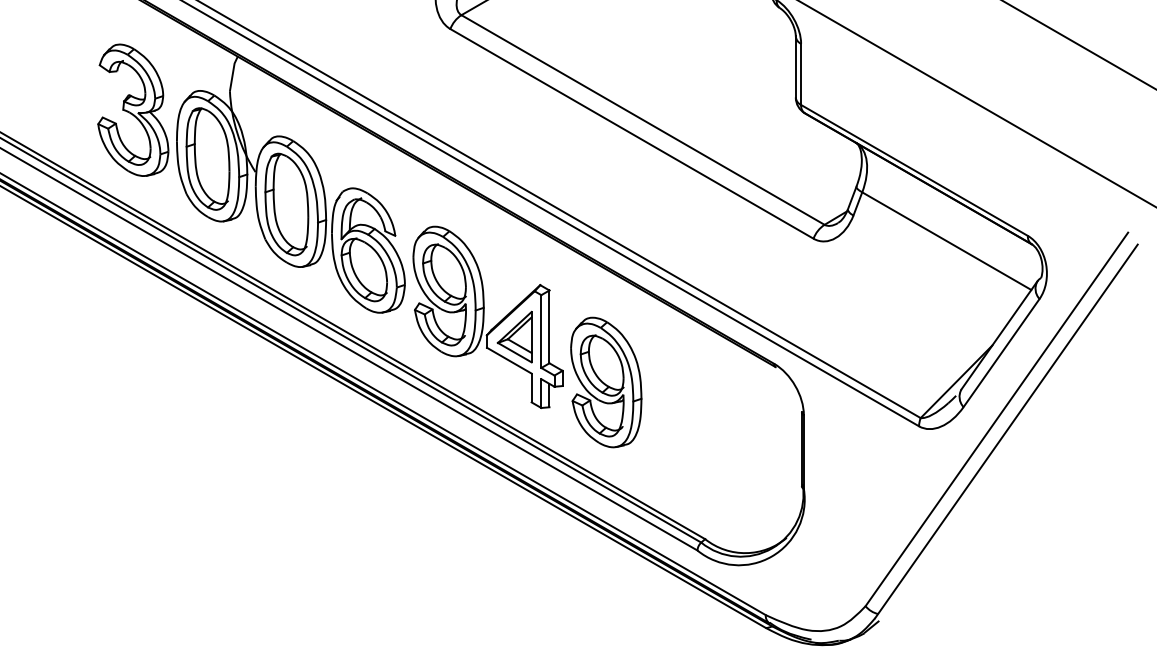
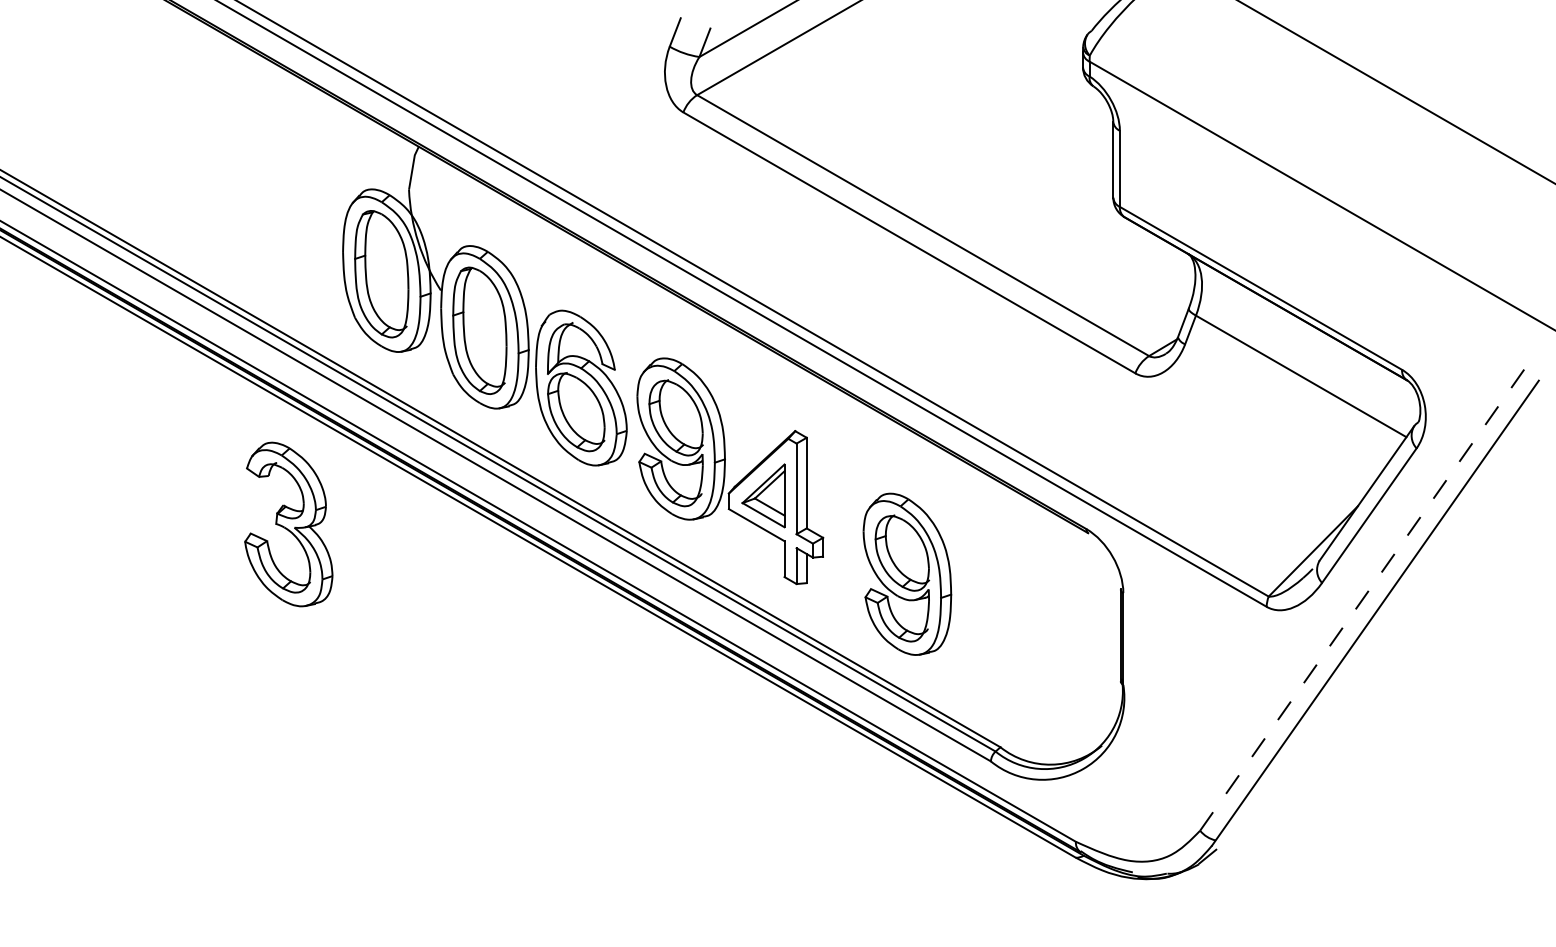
part: (133, 110) -> (288, 524), moved
part: (606, 381) -> (907, 573), moved
line: (996, 418) -> (1363, 597), solid -> dashed

